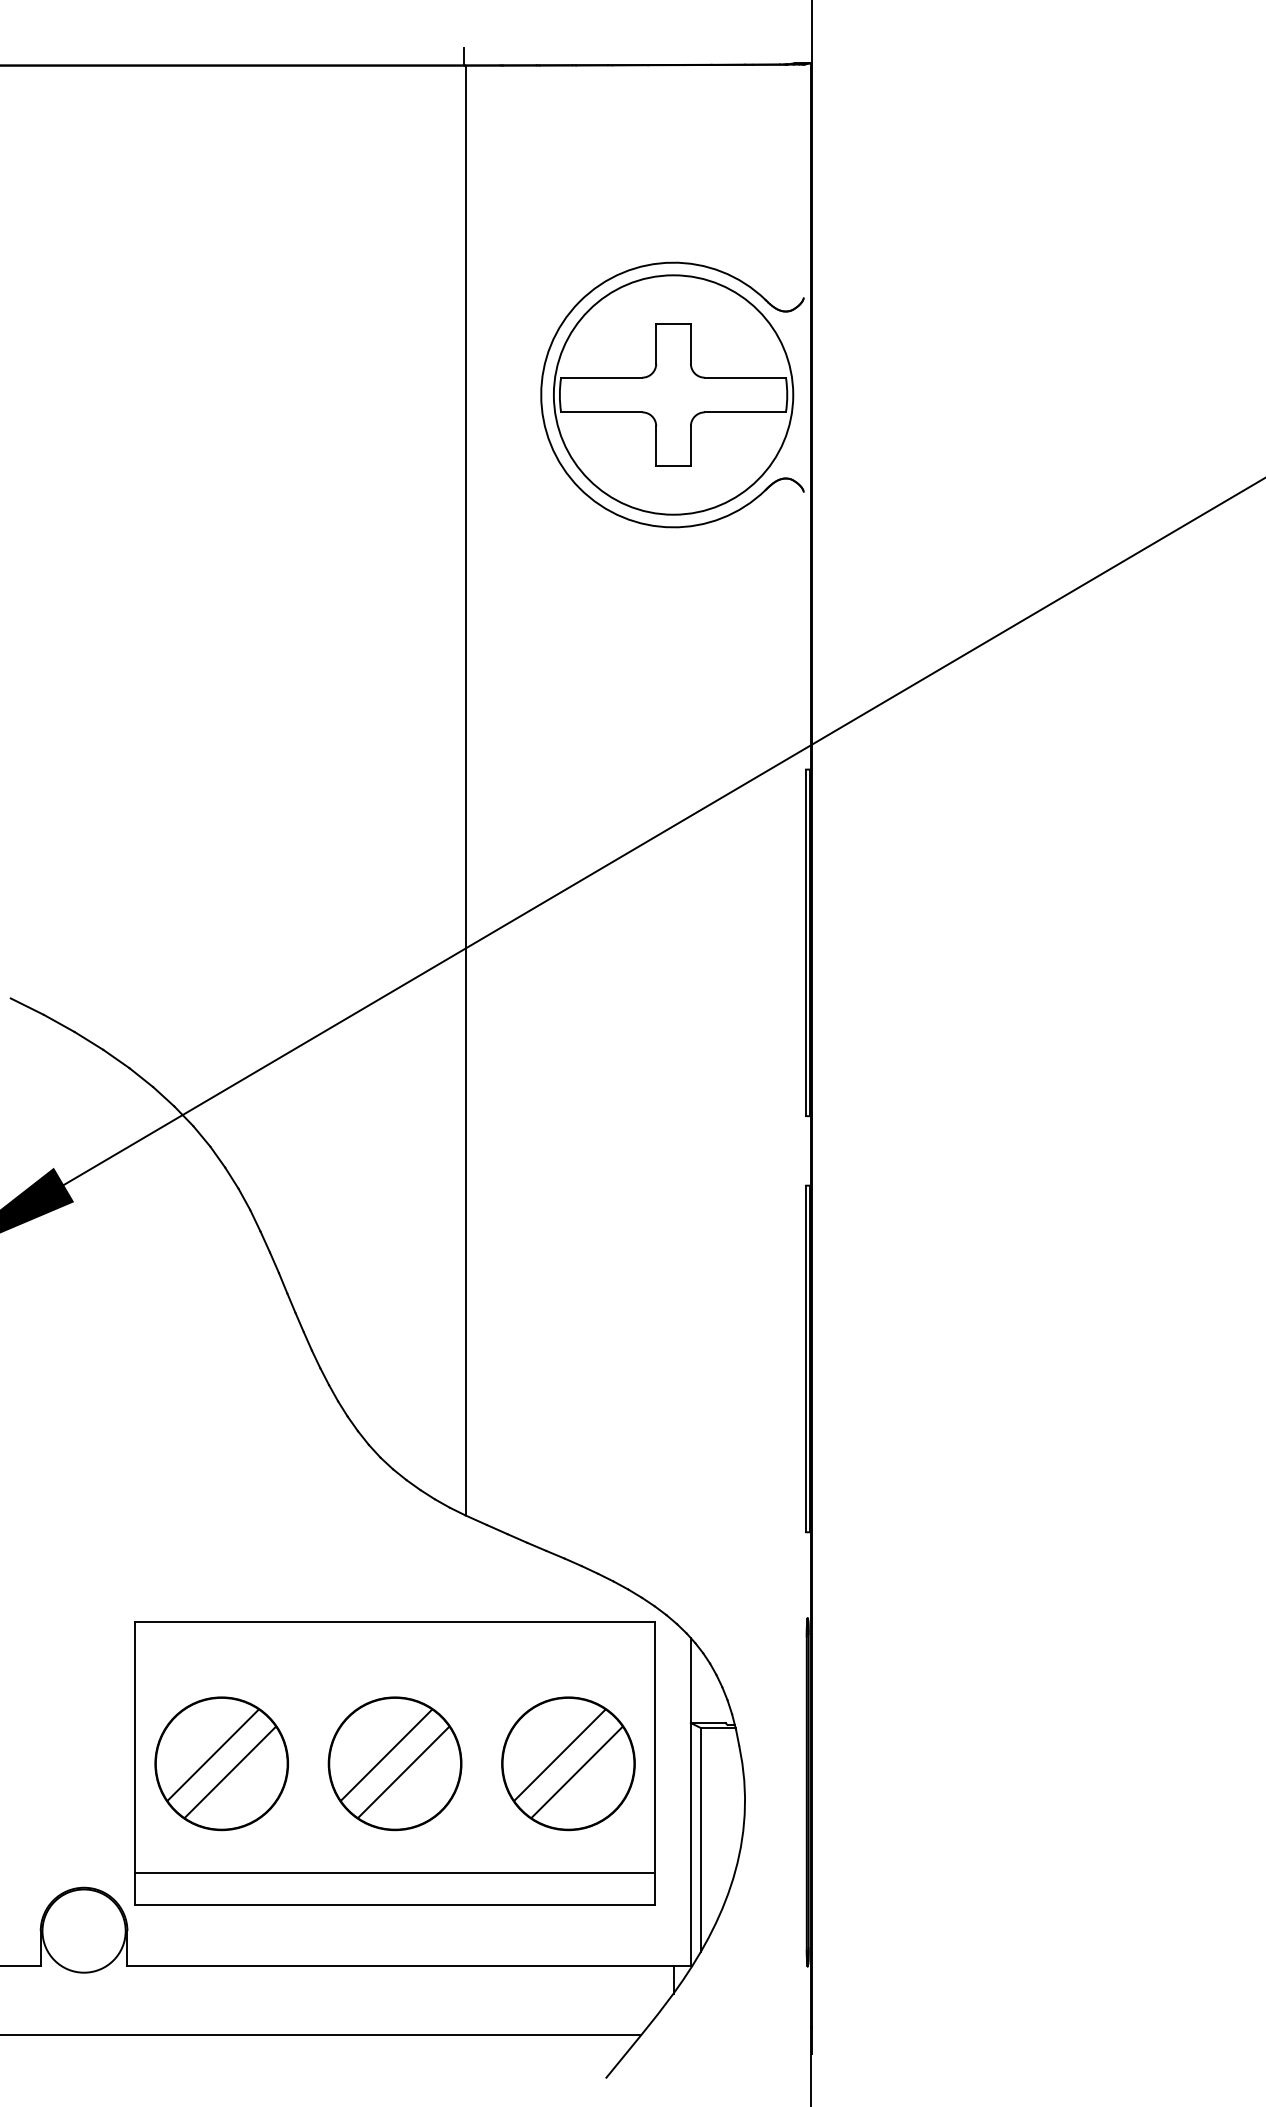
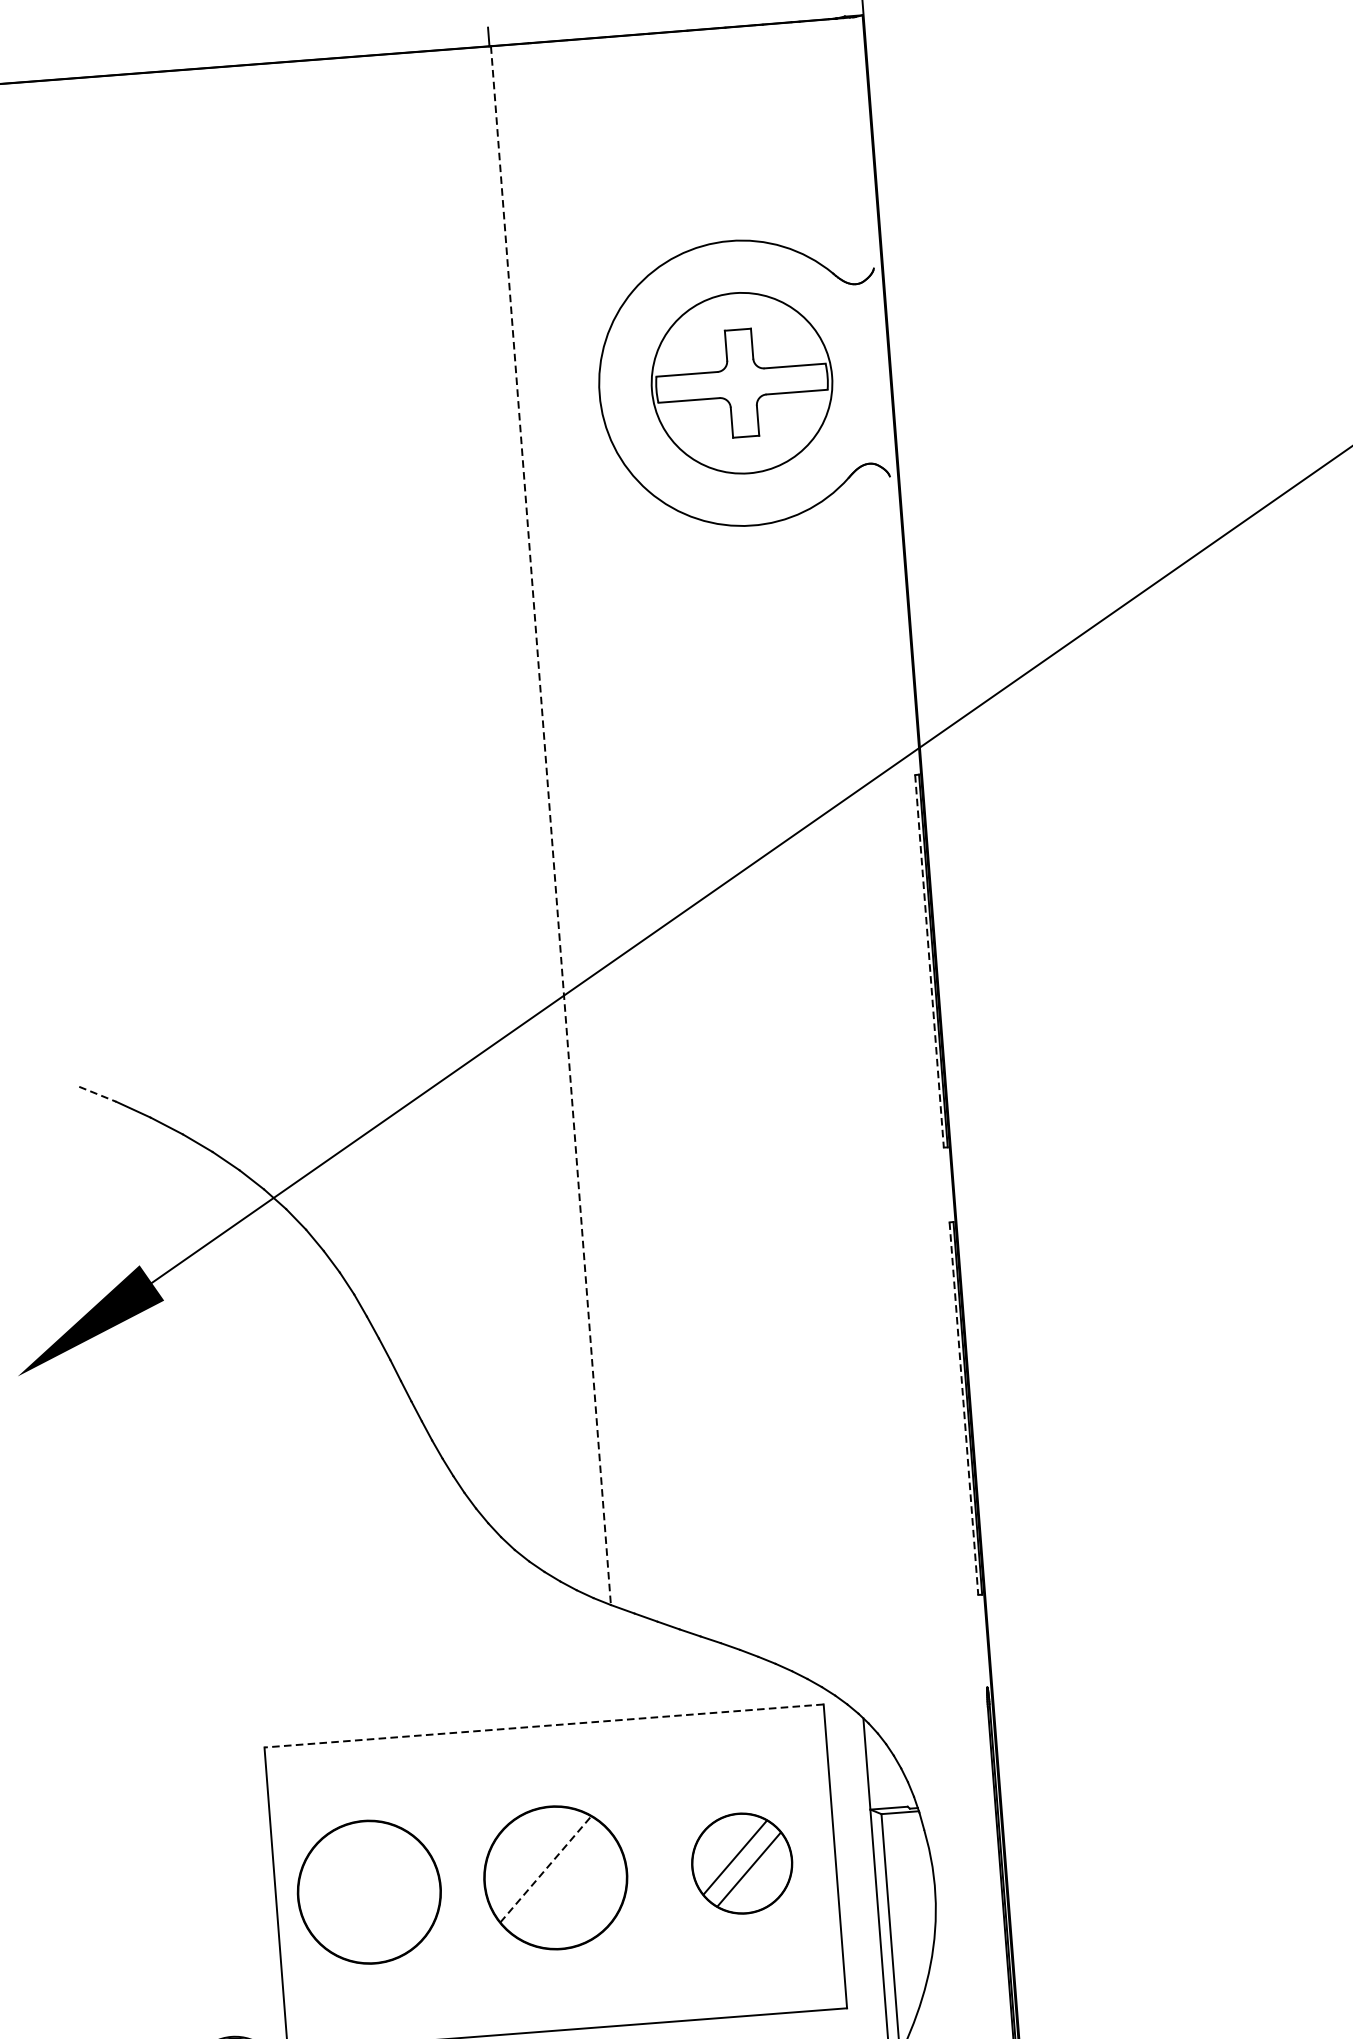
part: (673, 394) -> (741, 382), size x0.7
line: (465, 790) -> (550, 825), solid -> dashed
line: (805, 943) -> (929, 962), solid -> dashed
line: (27, 1006) -> (97, 1094), solid -> dashed
line: (805, 1359) -> (963, 1409), solid -> dashed
line: (394, 1622) -> (543, 1726), solid -> dashed
line: (212, 1755) -> (358, 1884), removed
line: (386, 1755) -> (545, 1869), solid -> dashed
part: (568, 1763) -> (742, 1863), size x0.7
line: (230, 1772) -> (379, 1900), removed
line: (403, 1772) -> (565, 1886), removed
line: (395, 1873) -> (565, 1995), removed

